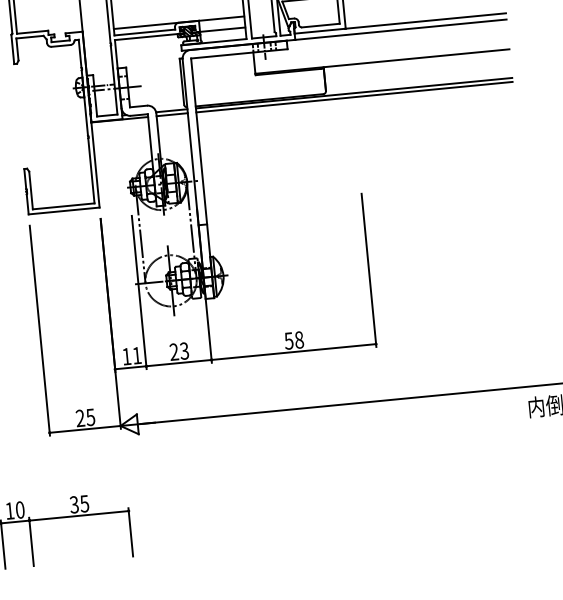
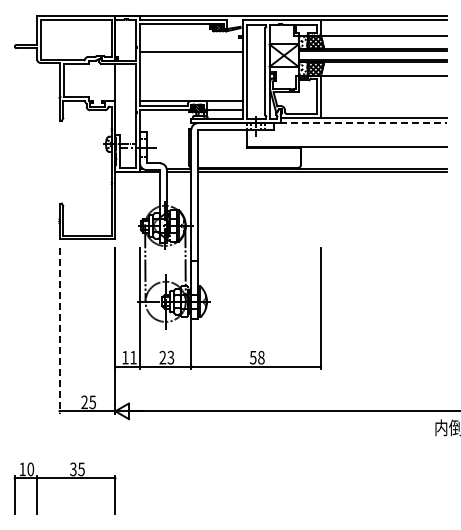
line: (400, 30) -> (363, 123), solid -> dashed
line: (39, 330) -> (59, 330), solid -> dashed

